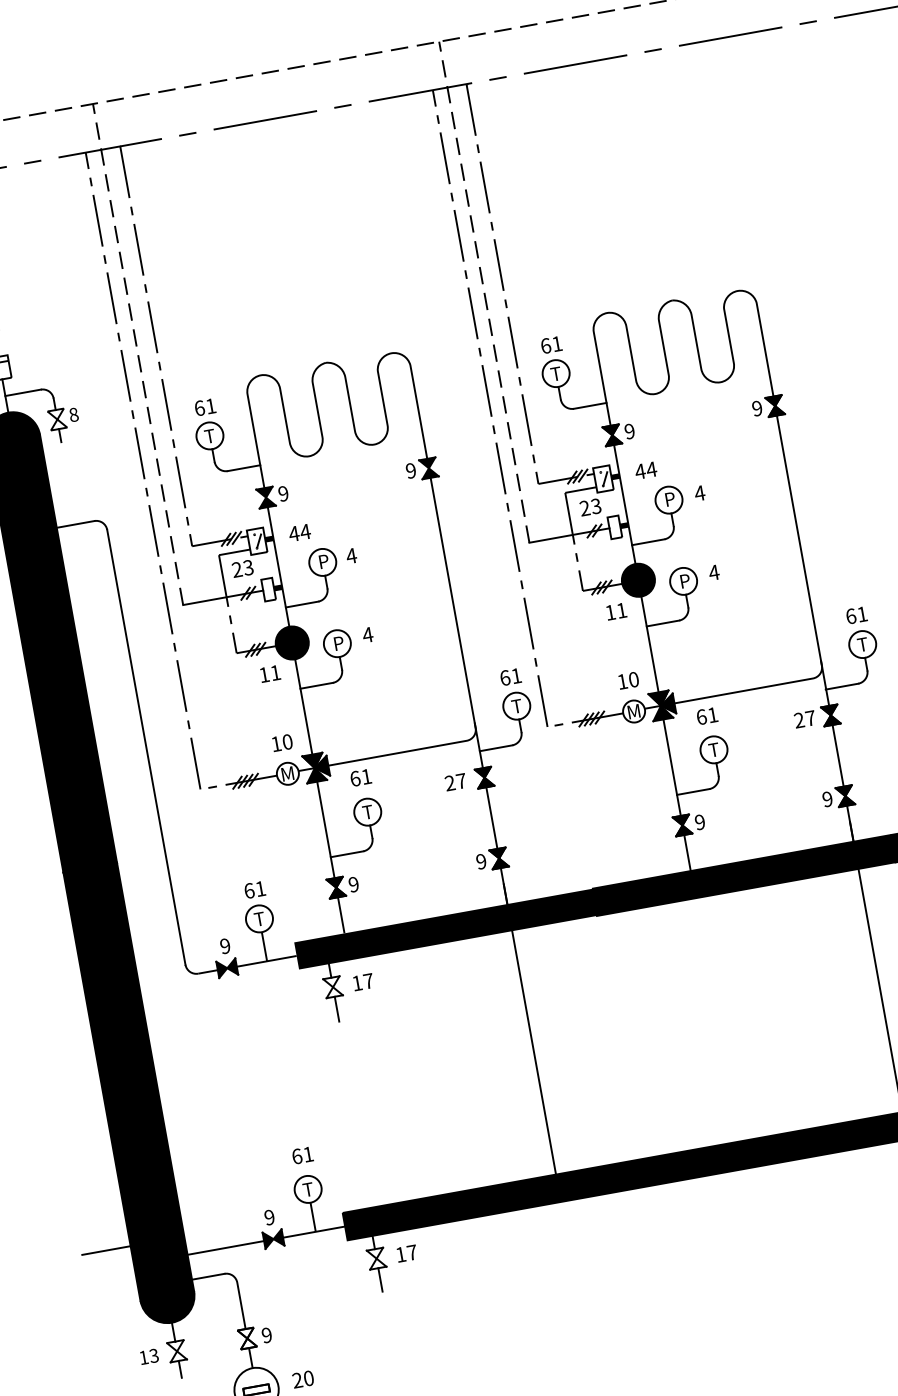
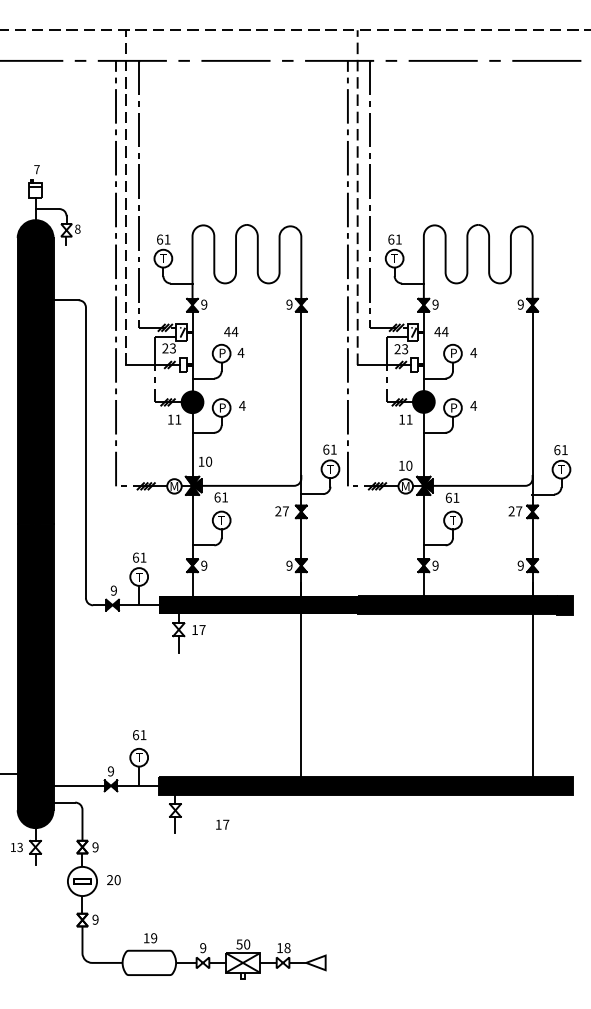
text: (300, 532) -> (231, 331), moved
text: (282, 742) -> (205, 461), moved
text: (406, 1253) -> (222, 824), moved

